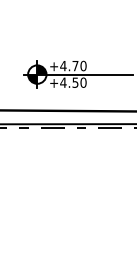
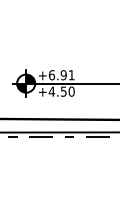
text: (73, 65) -> (61, 74), +4.70 -> +6.91

